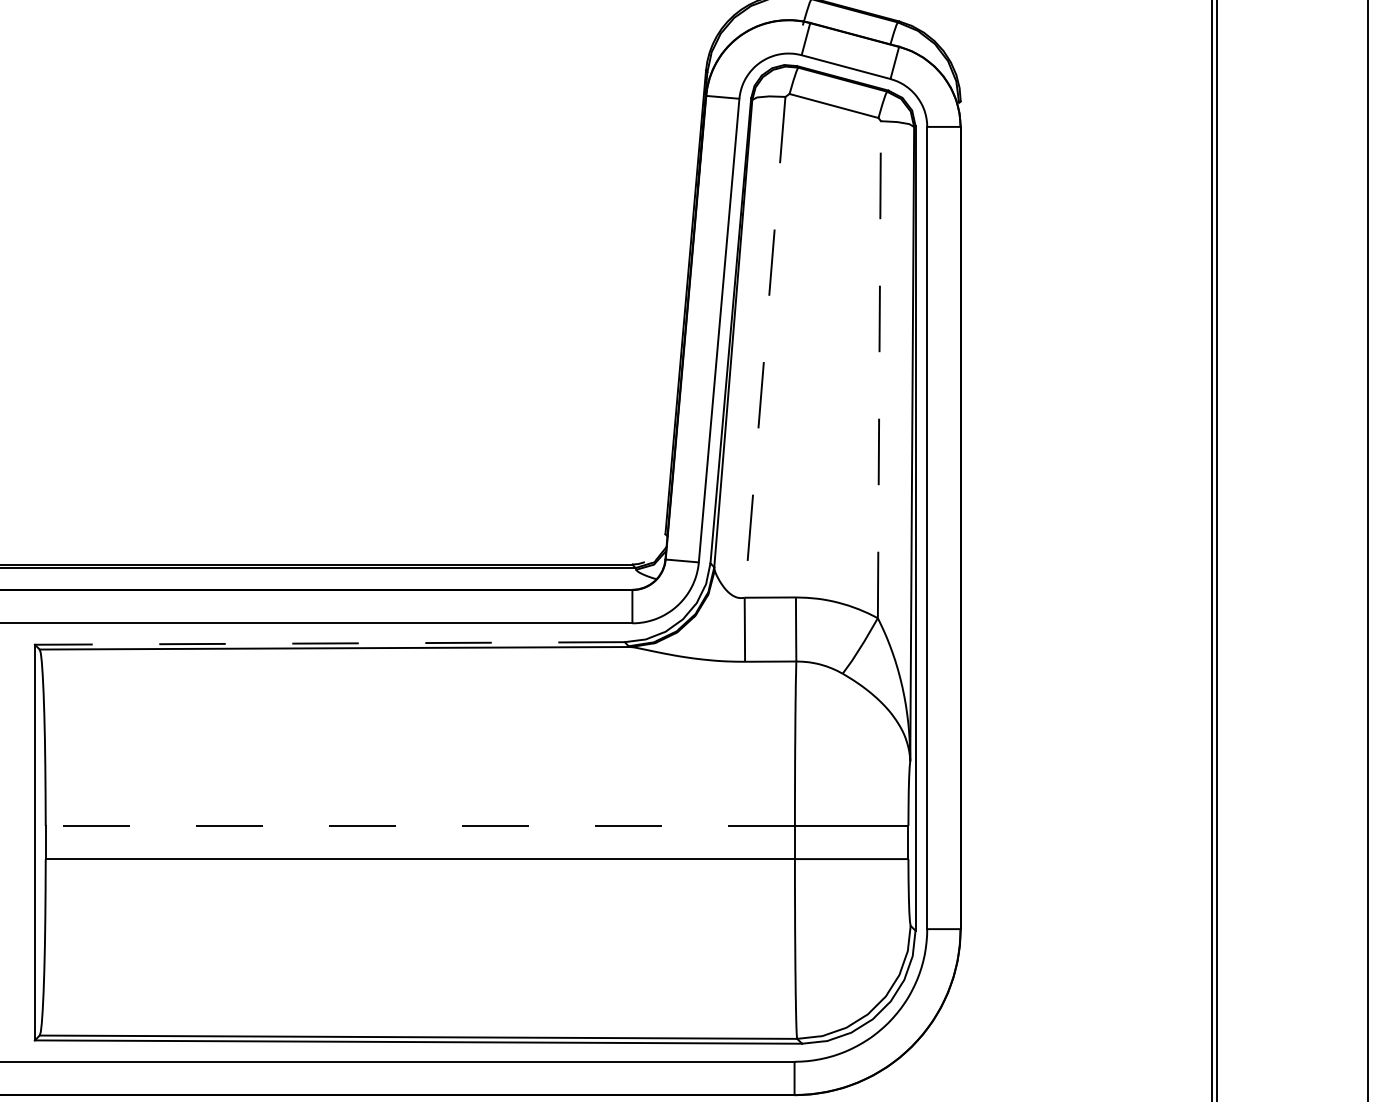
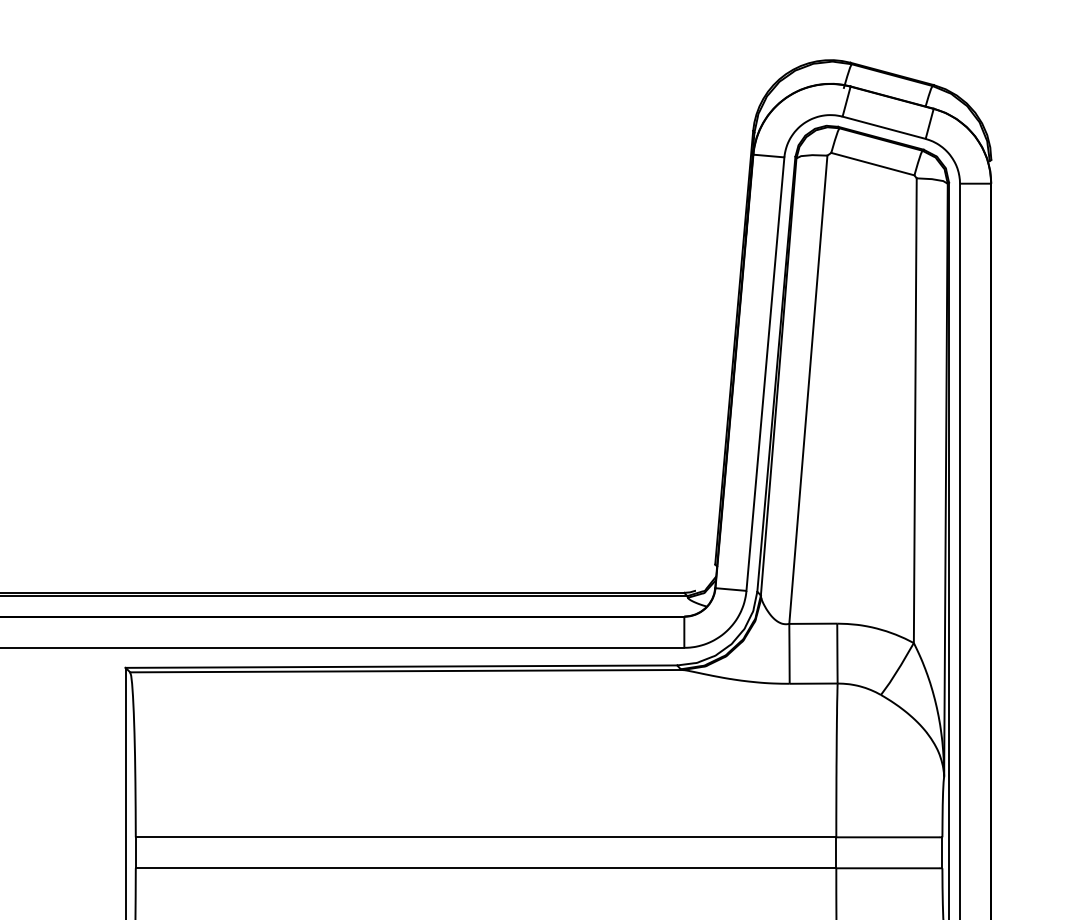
line: (765, 347) -> (808, 389), dashed -> solid
line: (879, 369) -> (915, 410), dashed -> solid
line: (329, 643) -> (401, 666), dashed -> solid
line: (420, 825) -> (486, 836), dashed -> solid

